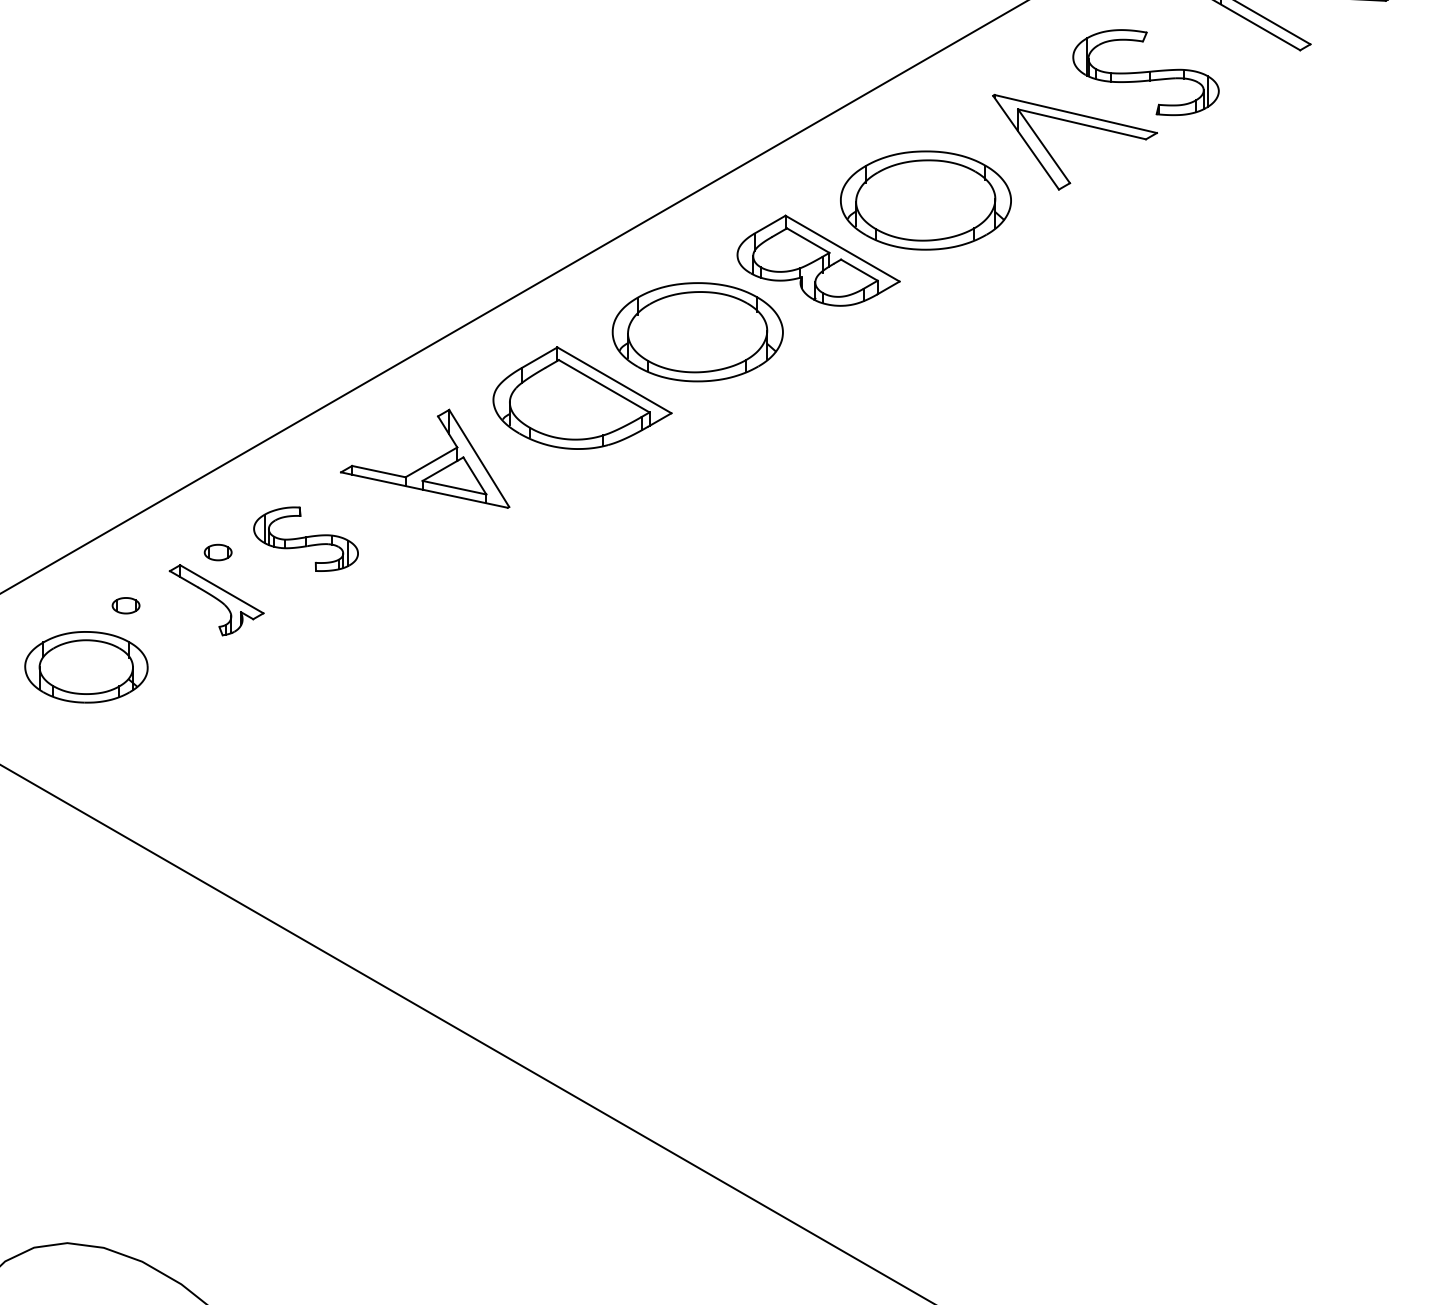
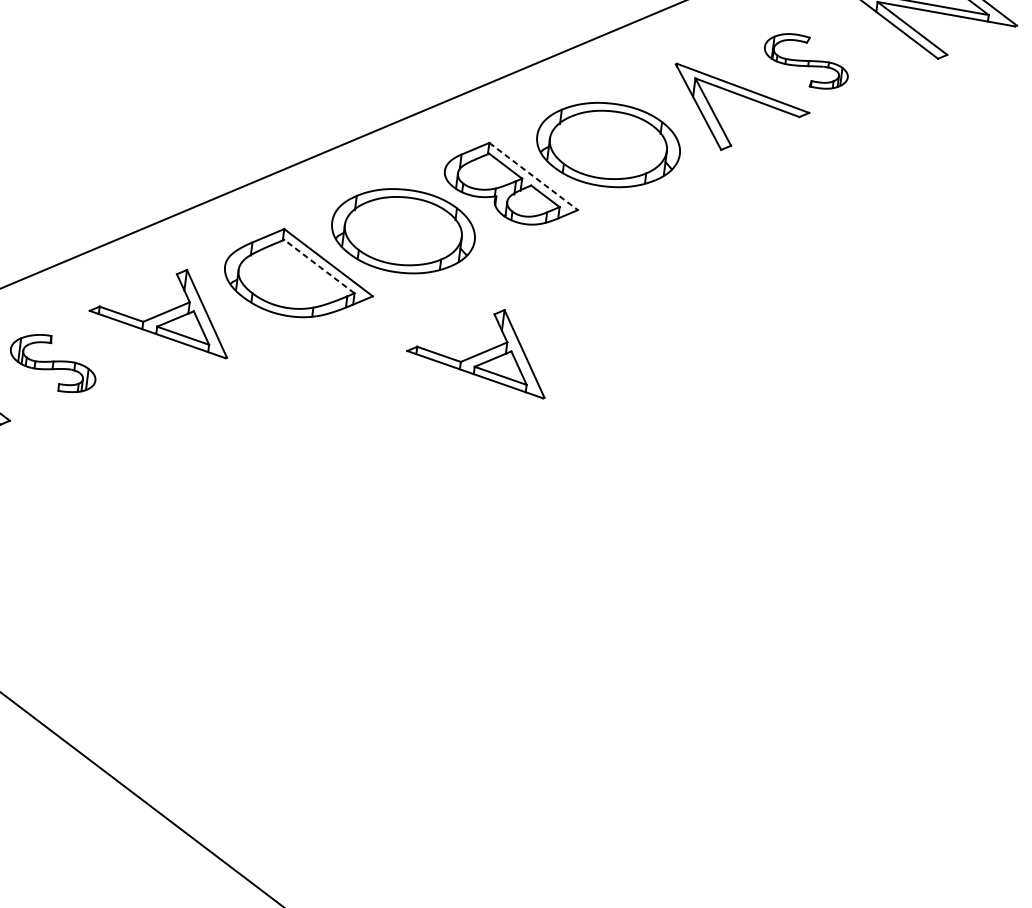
part: (1145, 72) -> (806, 61), size x0.7
line: (842, 248) -> (533, 176), solid -> dashed
line: (603, 386) -> (318, 266), solid -> dashed
part: (804, 458) -> (479, 348), added

